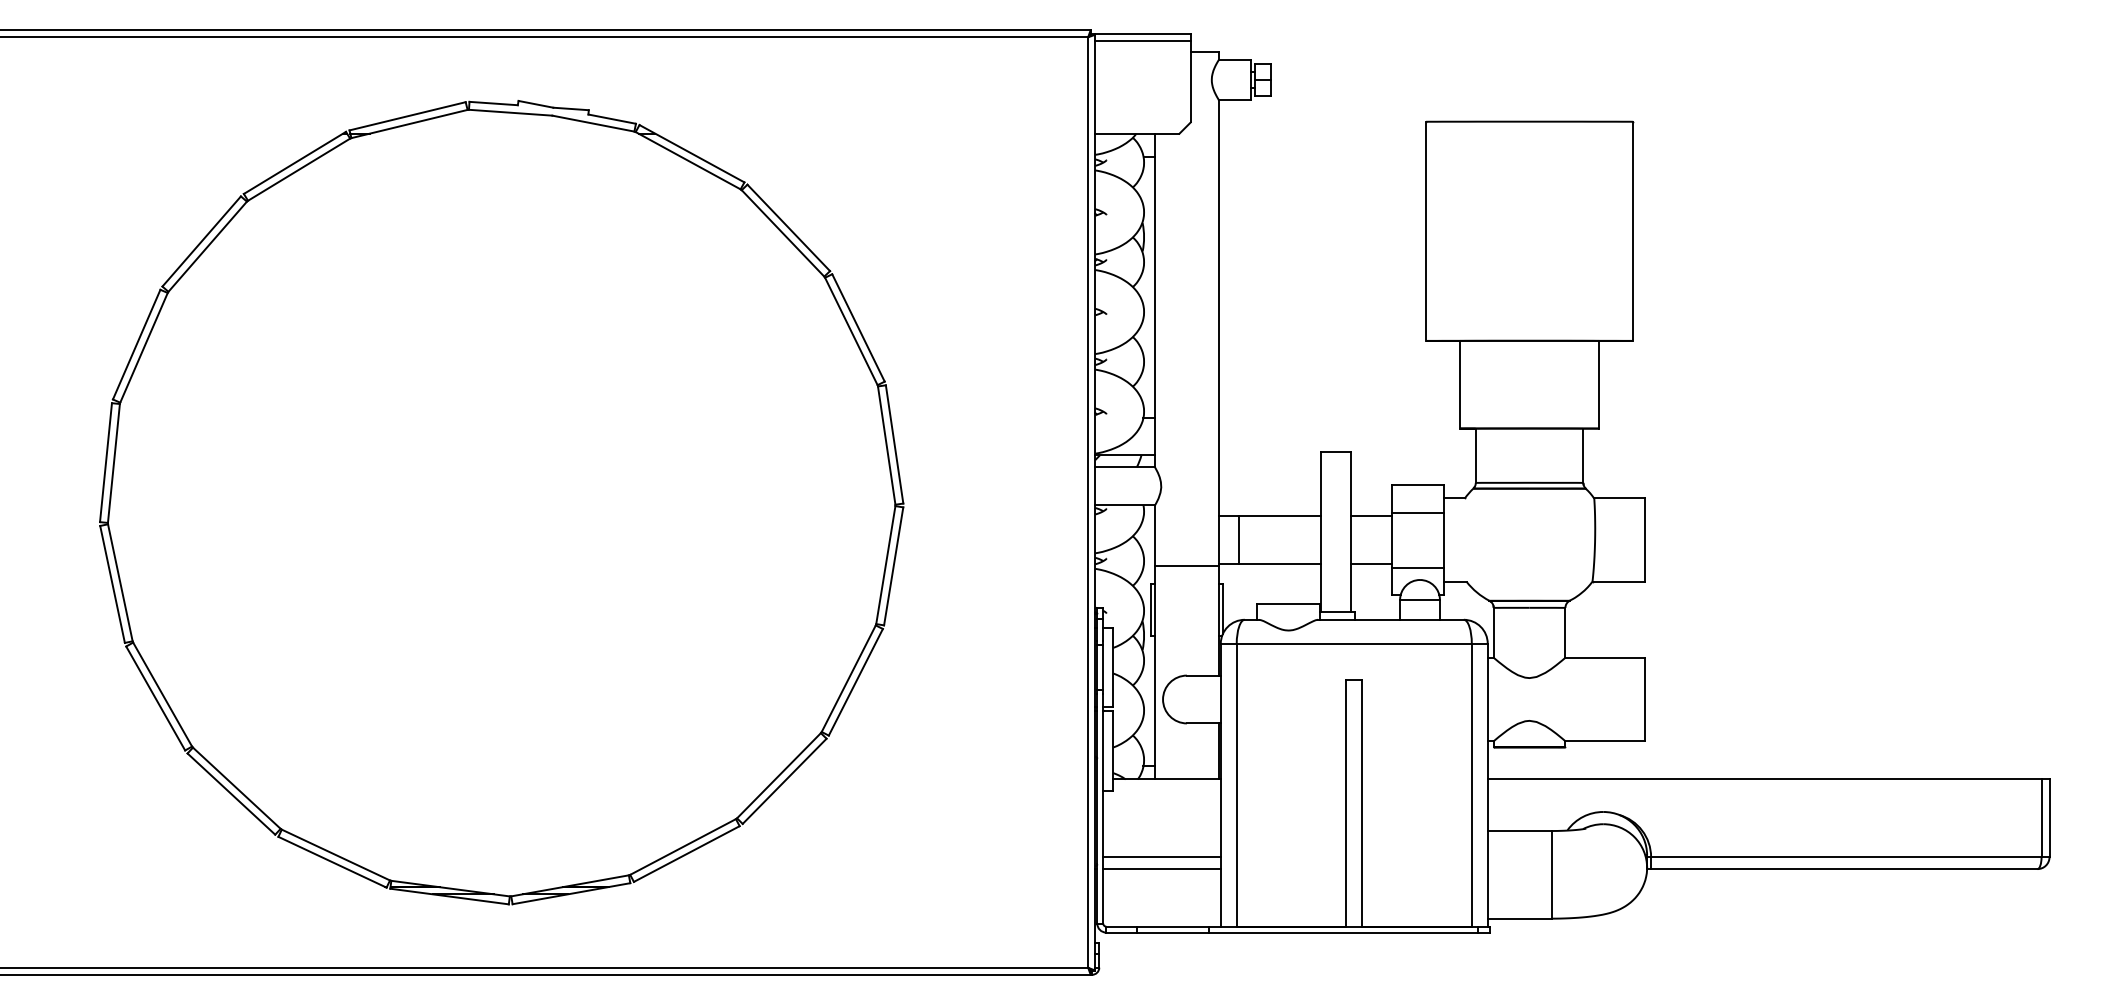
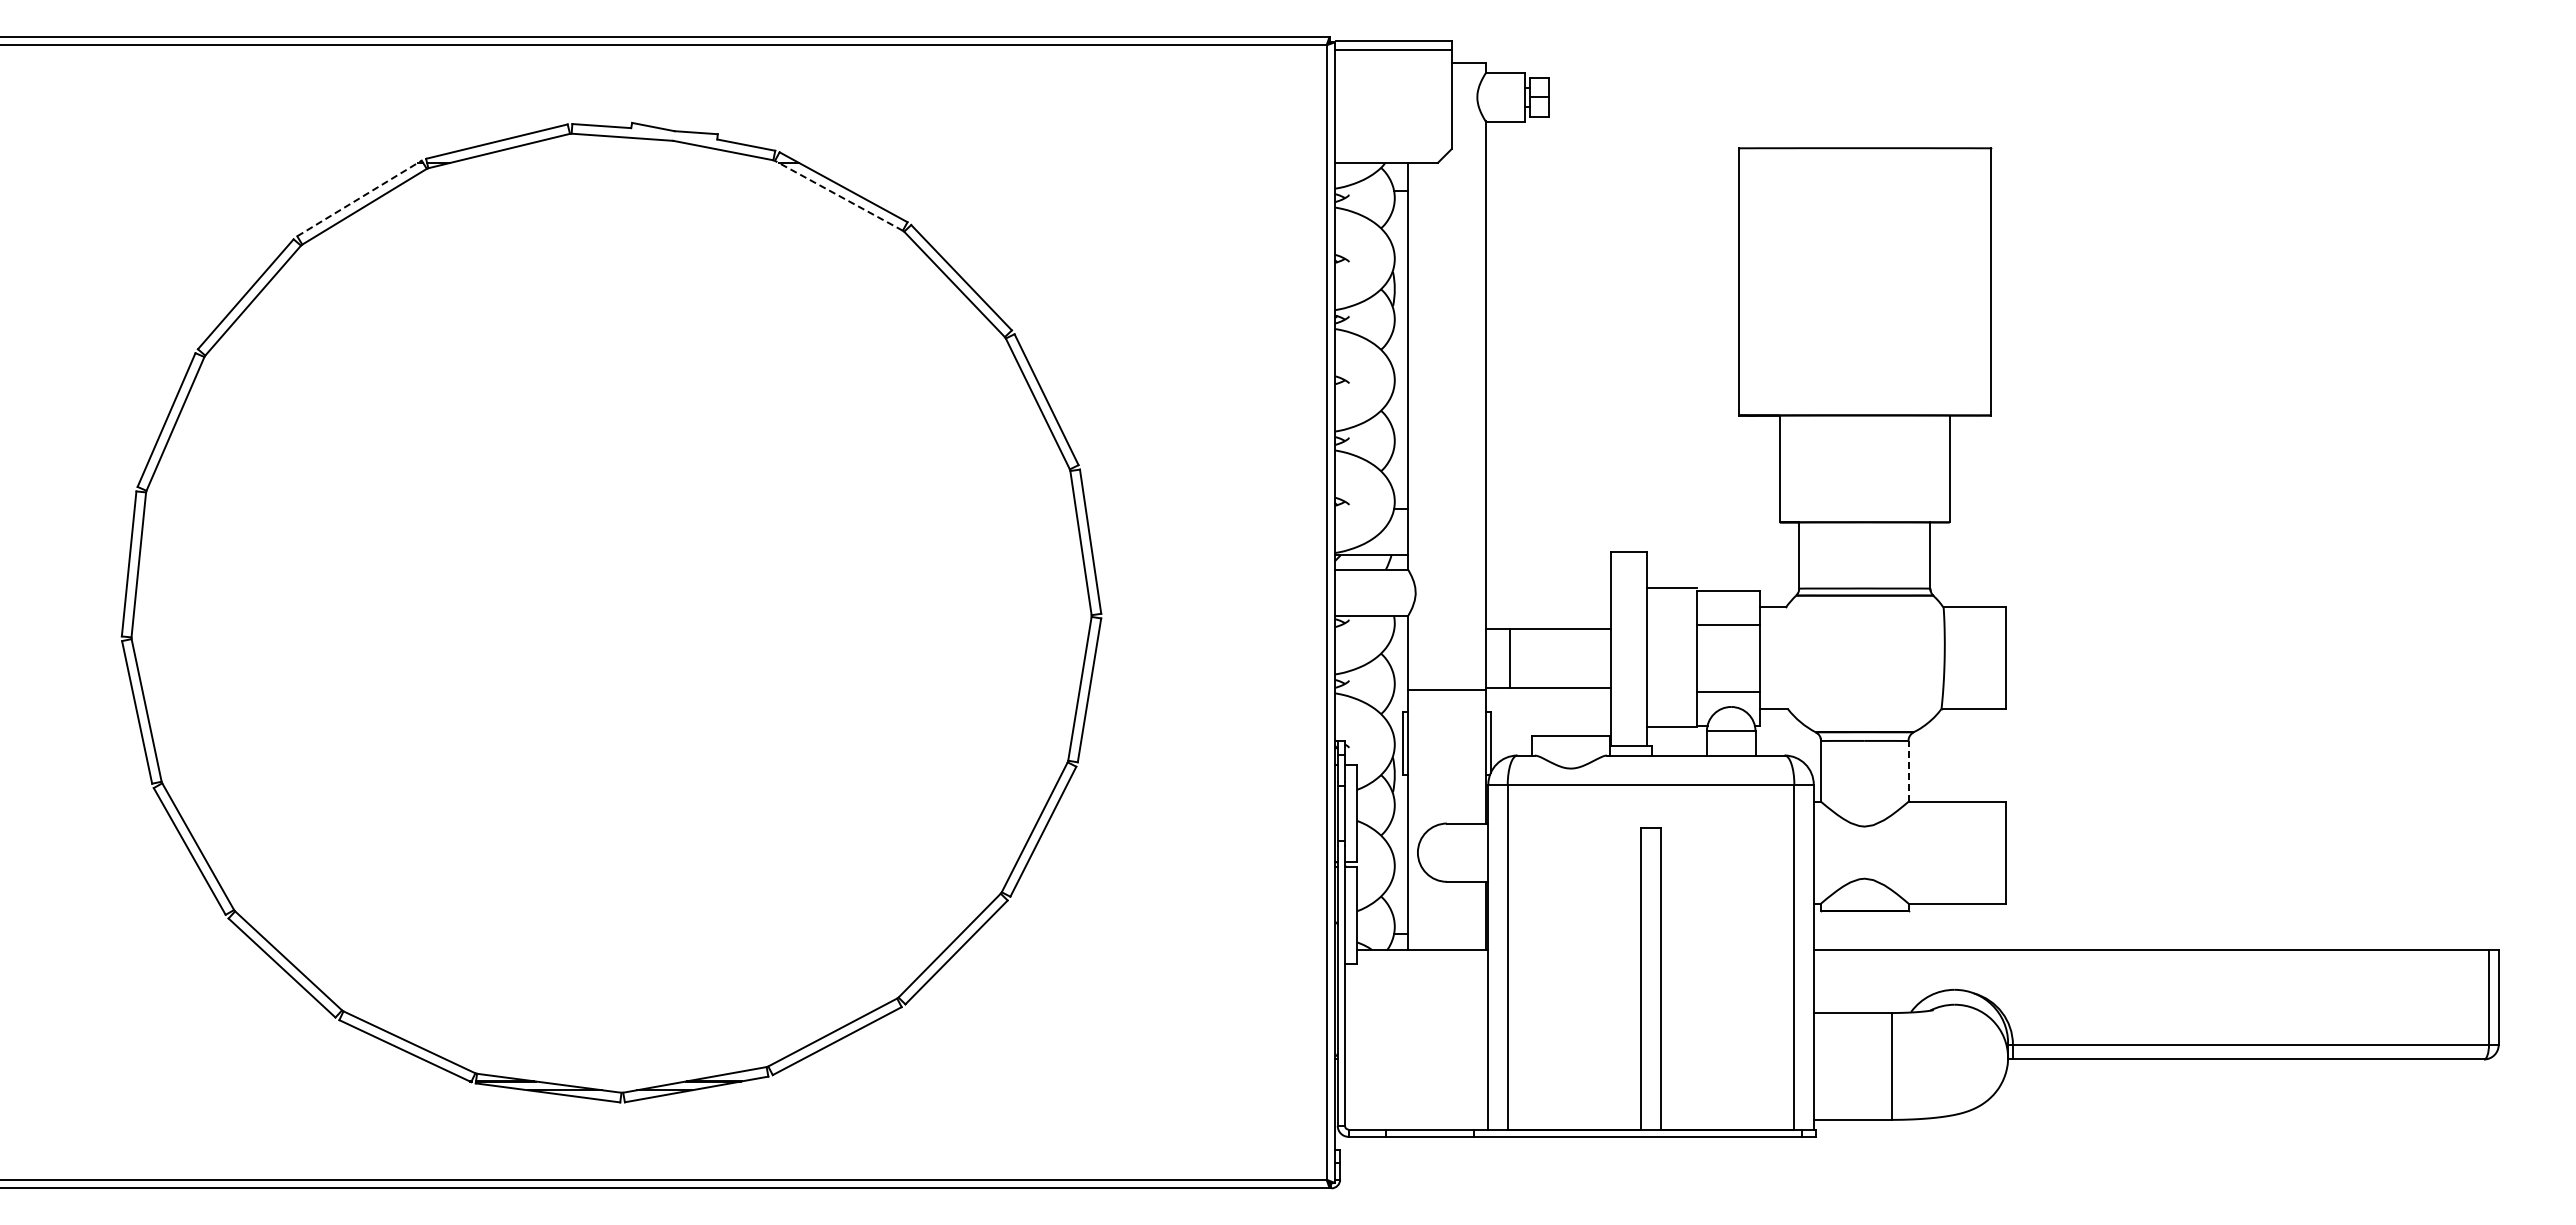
line: (687, 160) -> (838, 195), solid -> dashed
line: (294, 162) -> (359, 198), solid -> dashed
line: (1371, 516) -> (1672, 588), moved
line: (1371, 564) -> (1672, 726), moved
line: (1565, 632) -> (1908, 770), solid -> dashed
line: (1161, 856) -> (1416, 1044), removed
line: (1161, 869) -> (1416, 1059), removed

